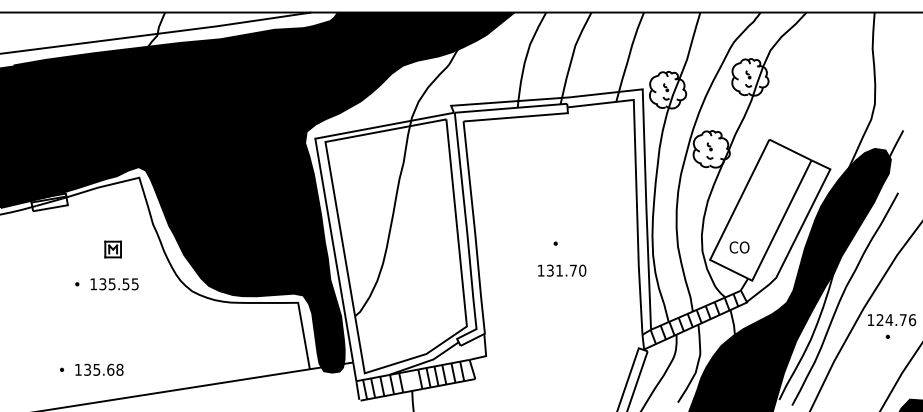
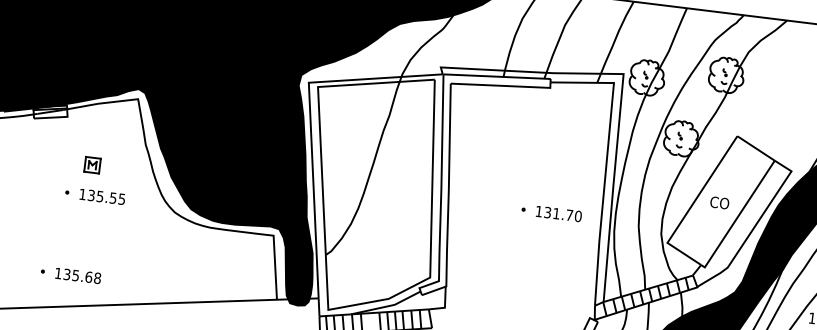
text: (739, 247) -> (719, 202), moved
part: (112, 249) -> (91, 165), moved
text: (562, 270) -> (559, 213), moved

